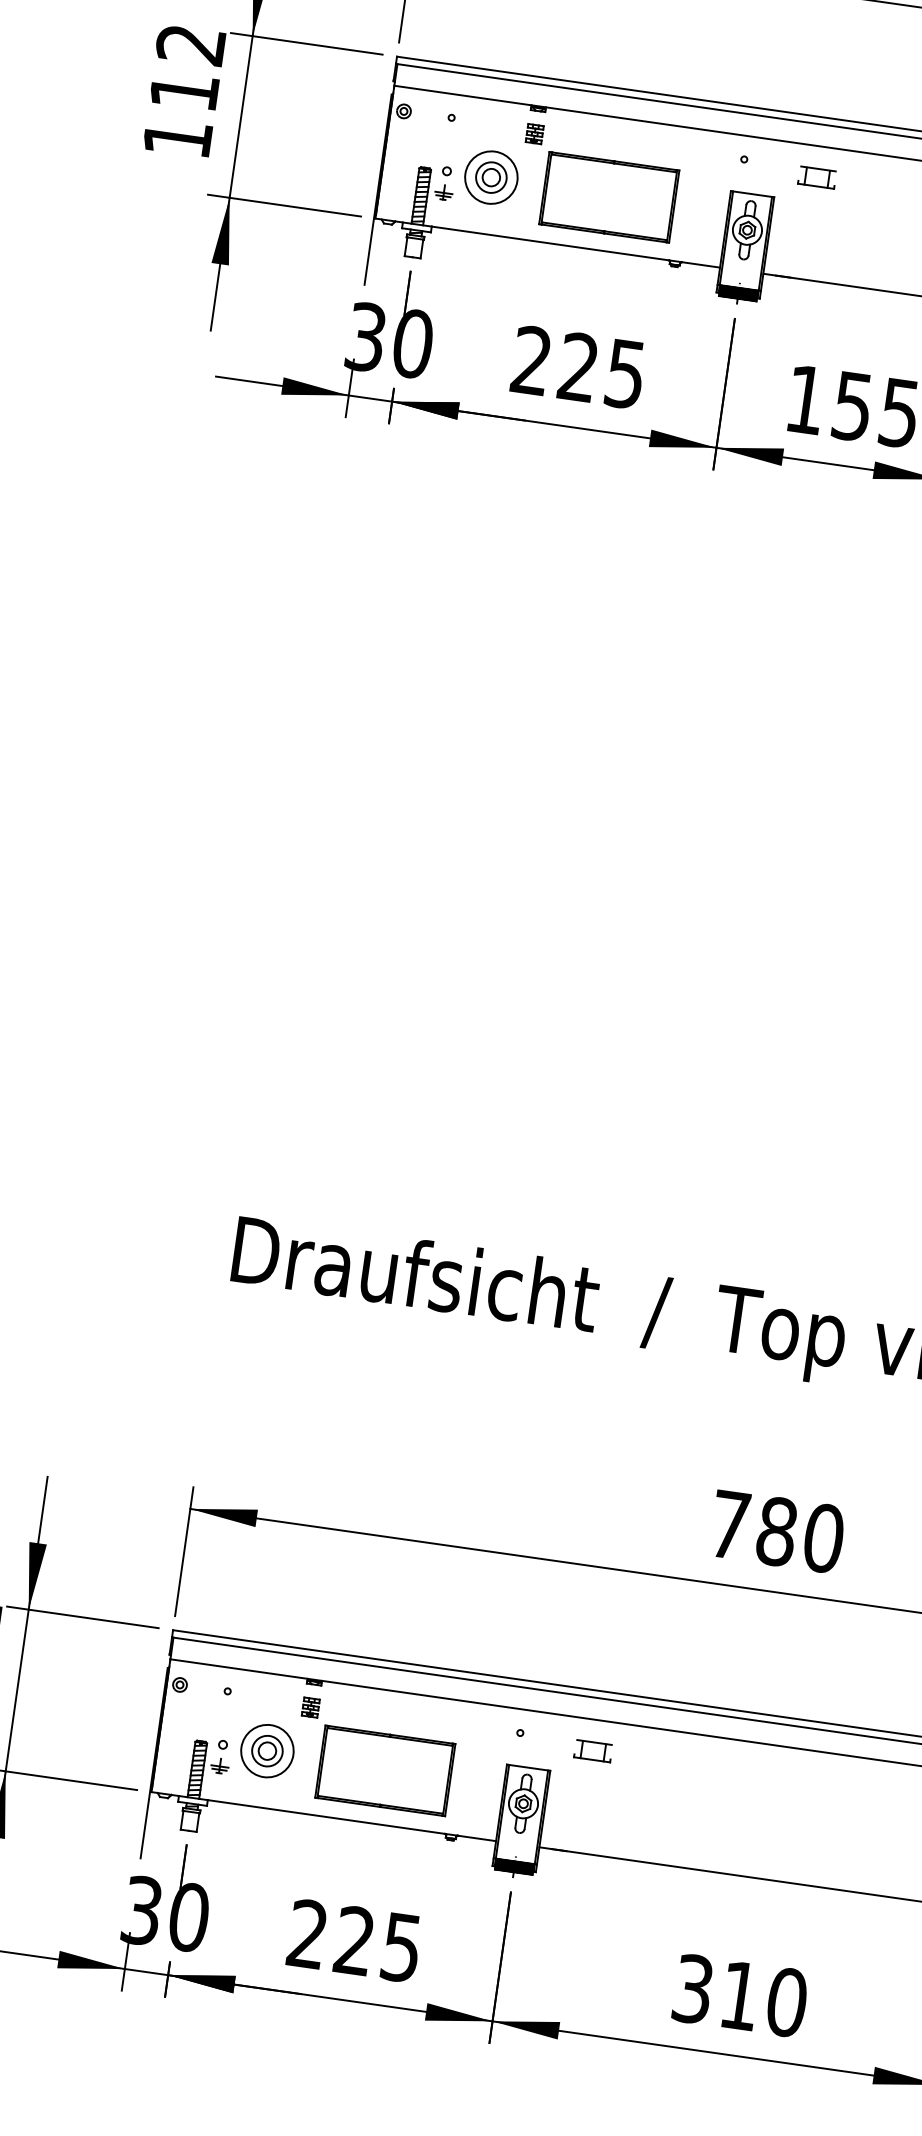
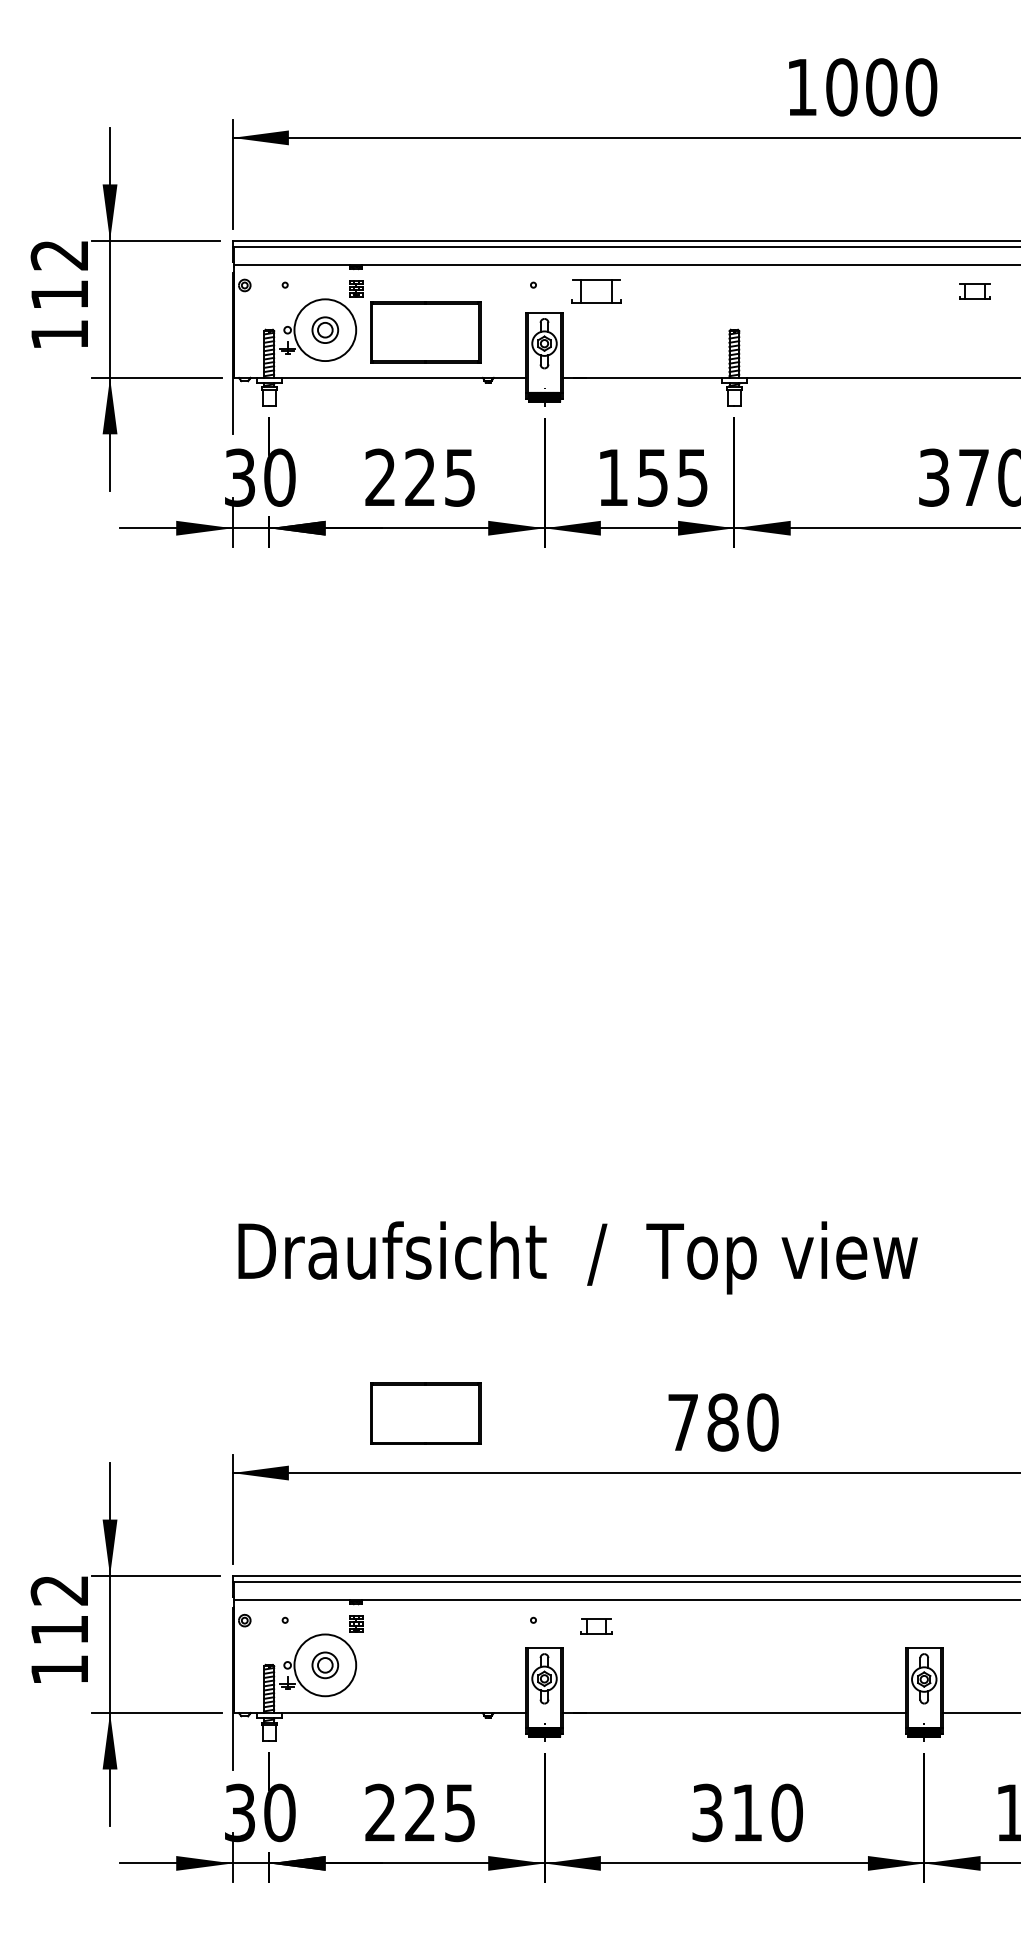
part: (817, 177) -> (596, 291), size x1.6
circle: (491, 178) -> (325, 330), size x1.4
circle: (267, 1751) -> (325, 1665), size x1.4
part: (385, 1770) -> (425, 1413), moved

